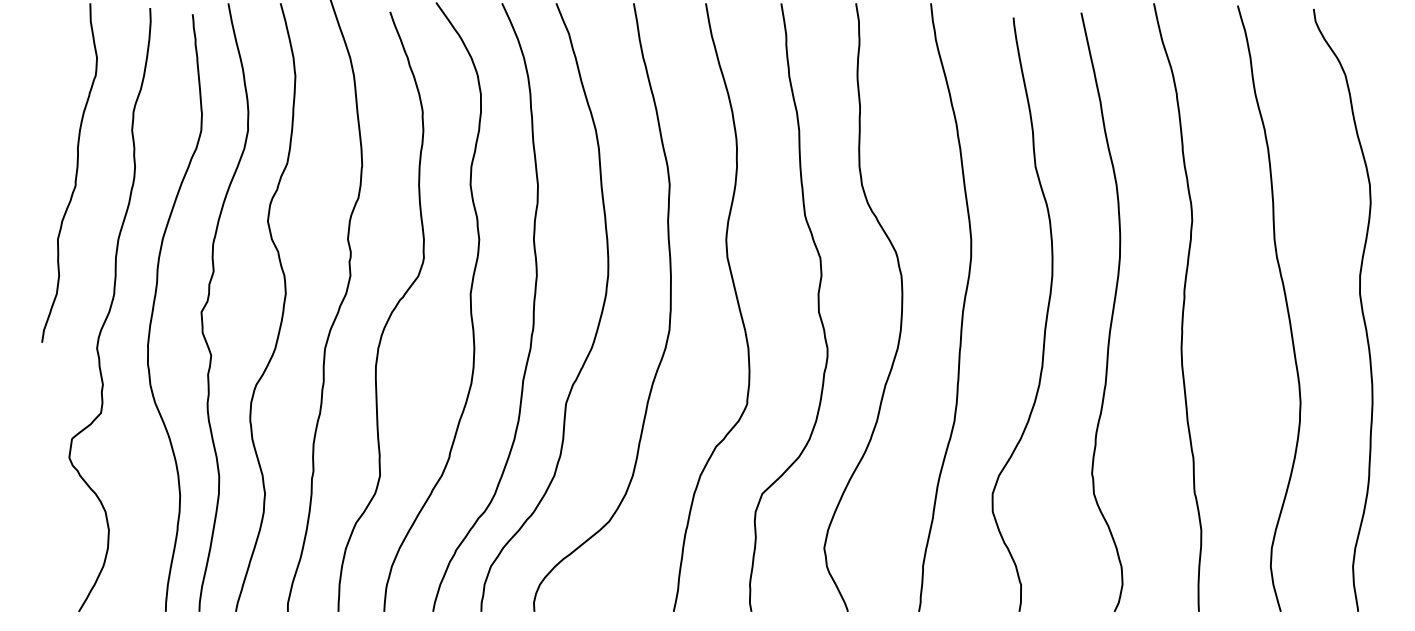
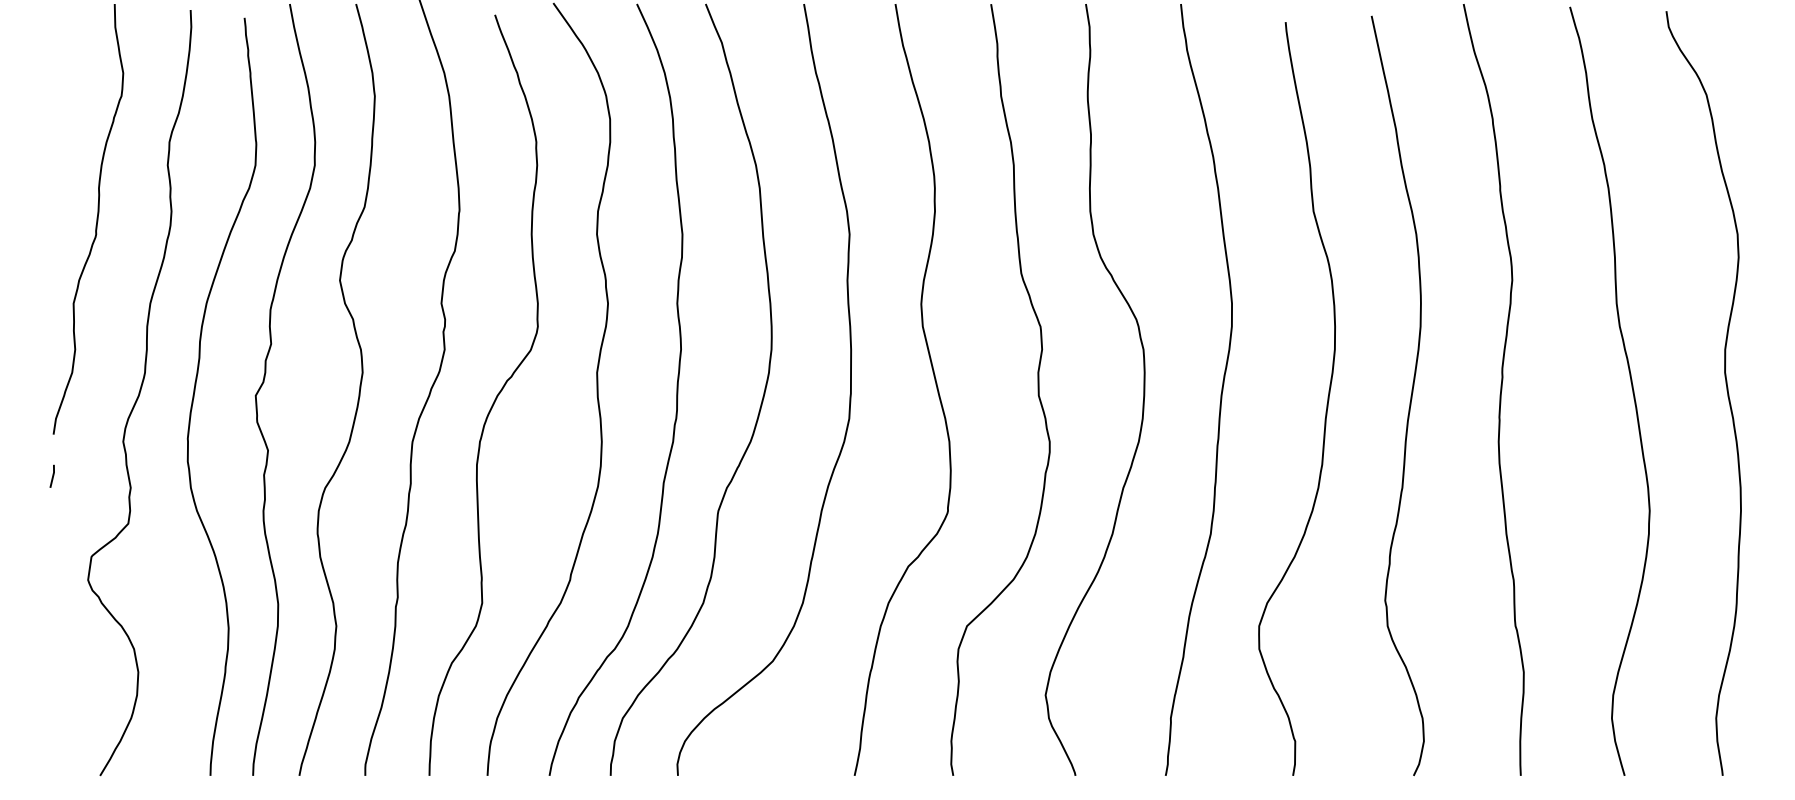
line: (40, 375) -> (51, 476), added

